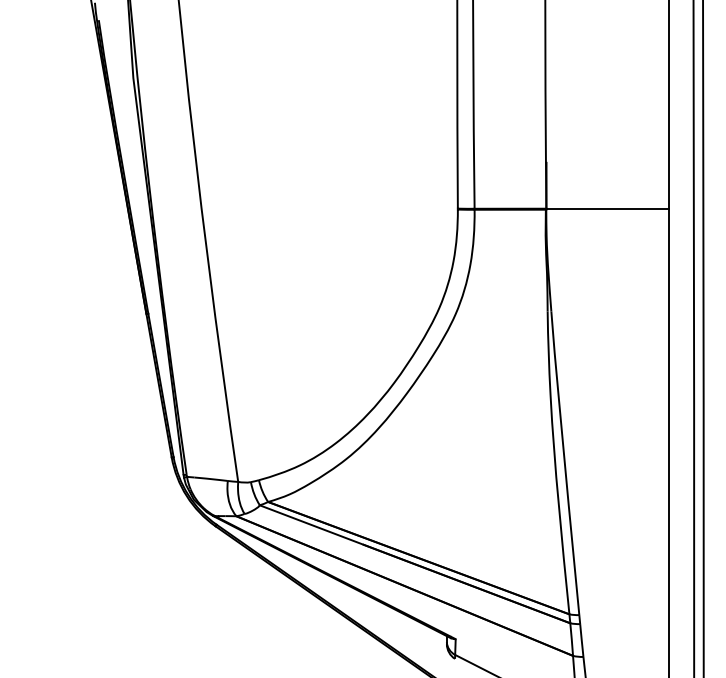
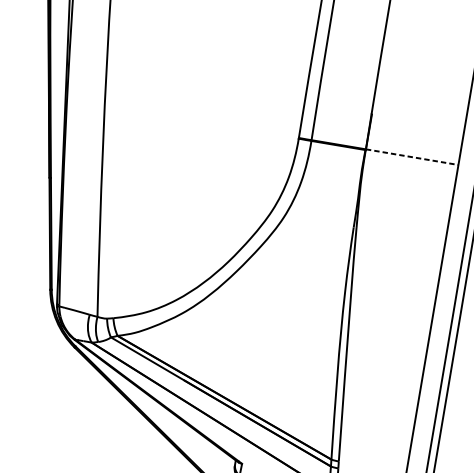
line: (607, 208) -> (412, 157), solid -> dashed

